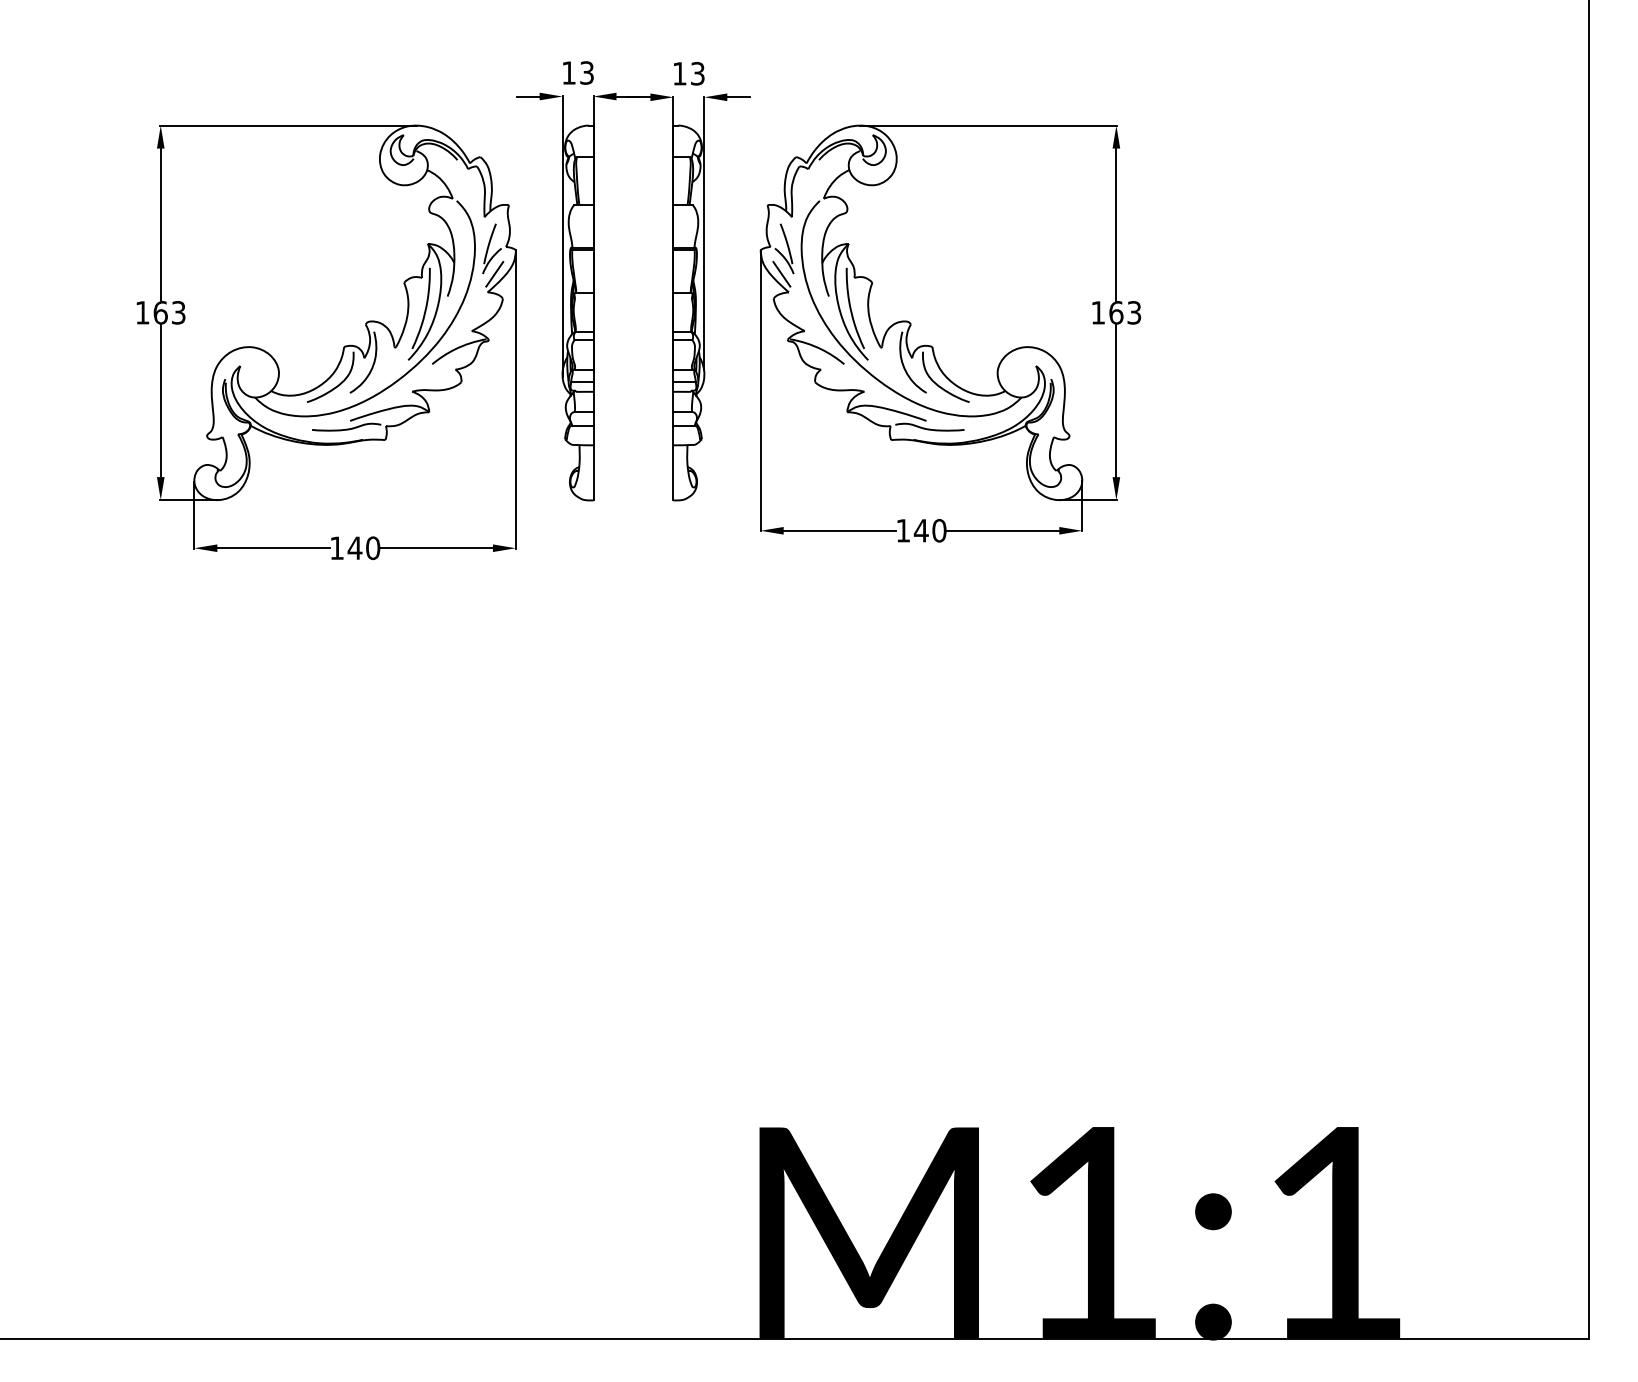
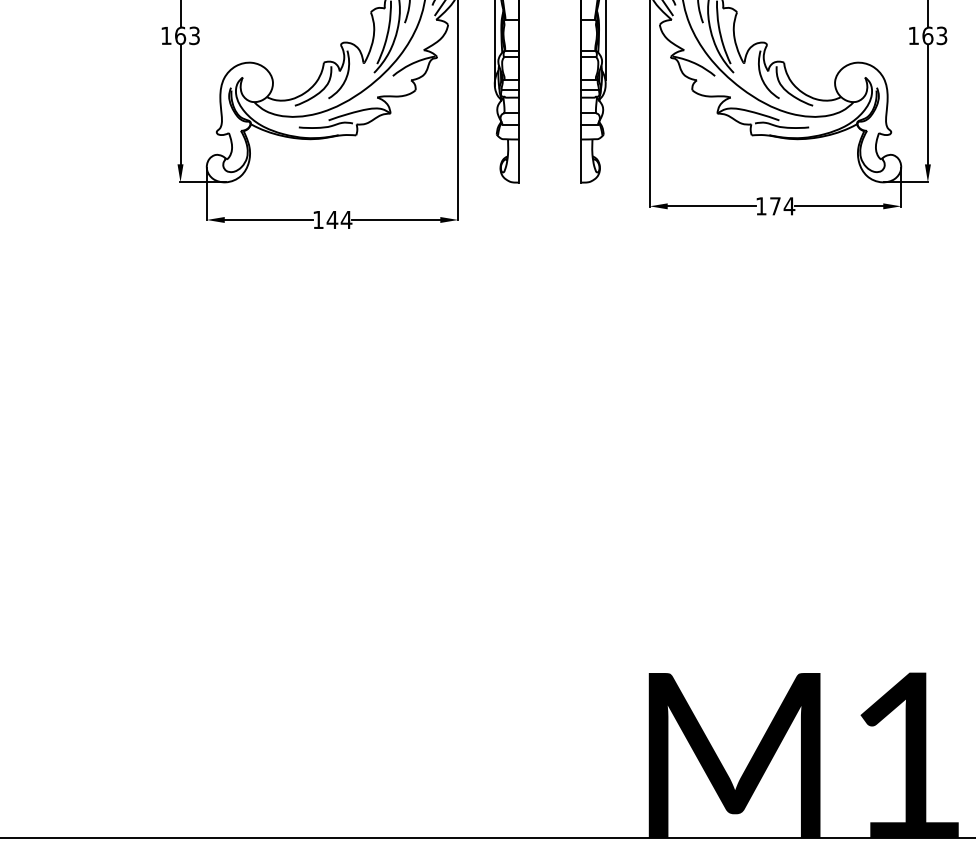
text: (929, 530) -> (781, 206), 140 -> 174
text: (372, 548) -> (346, 220), 140 -> 144

